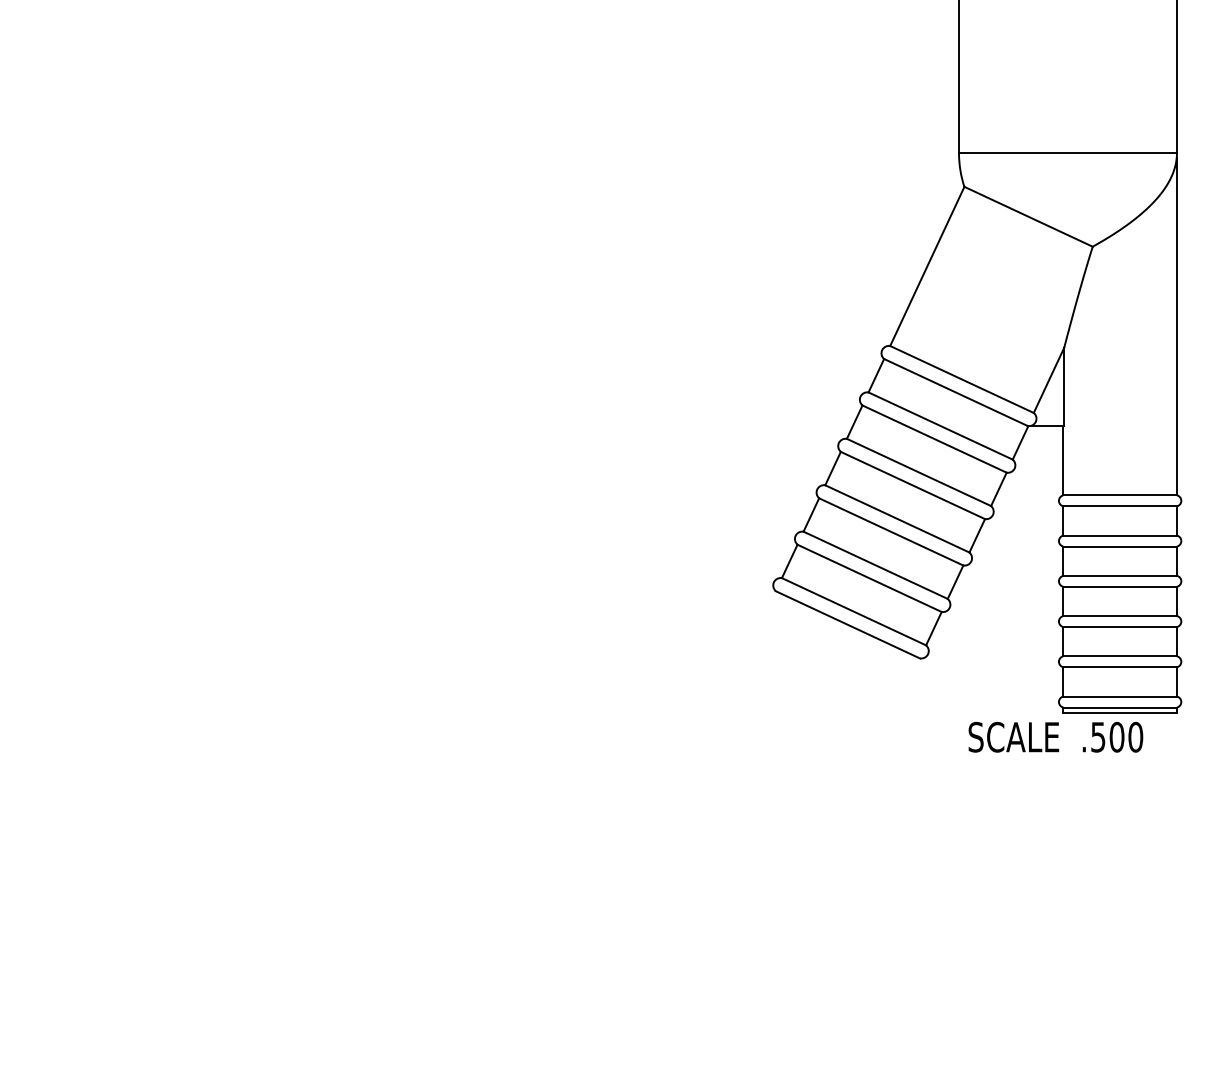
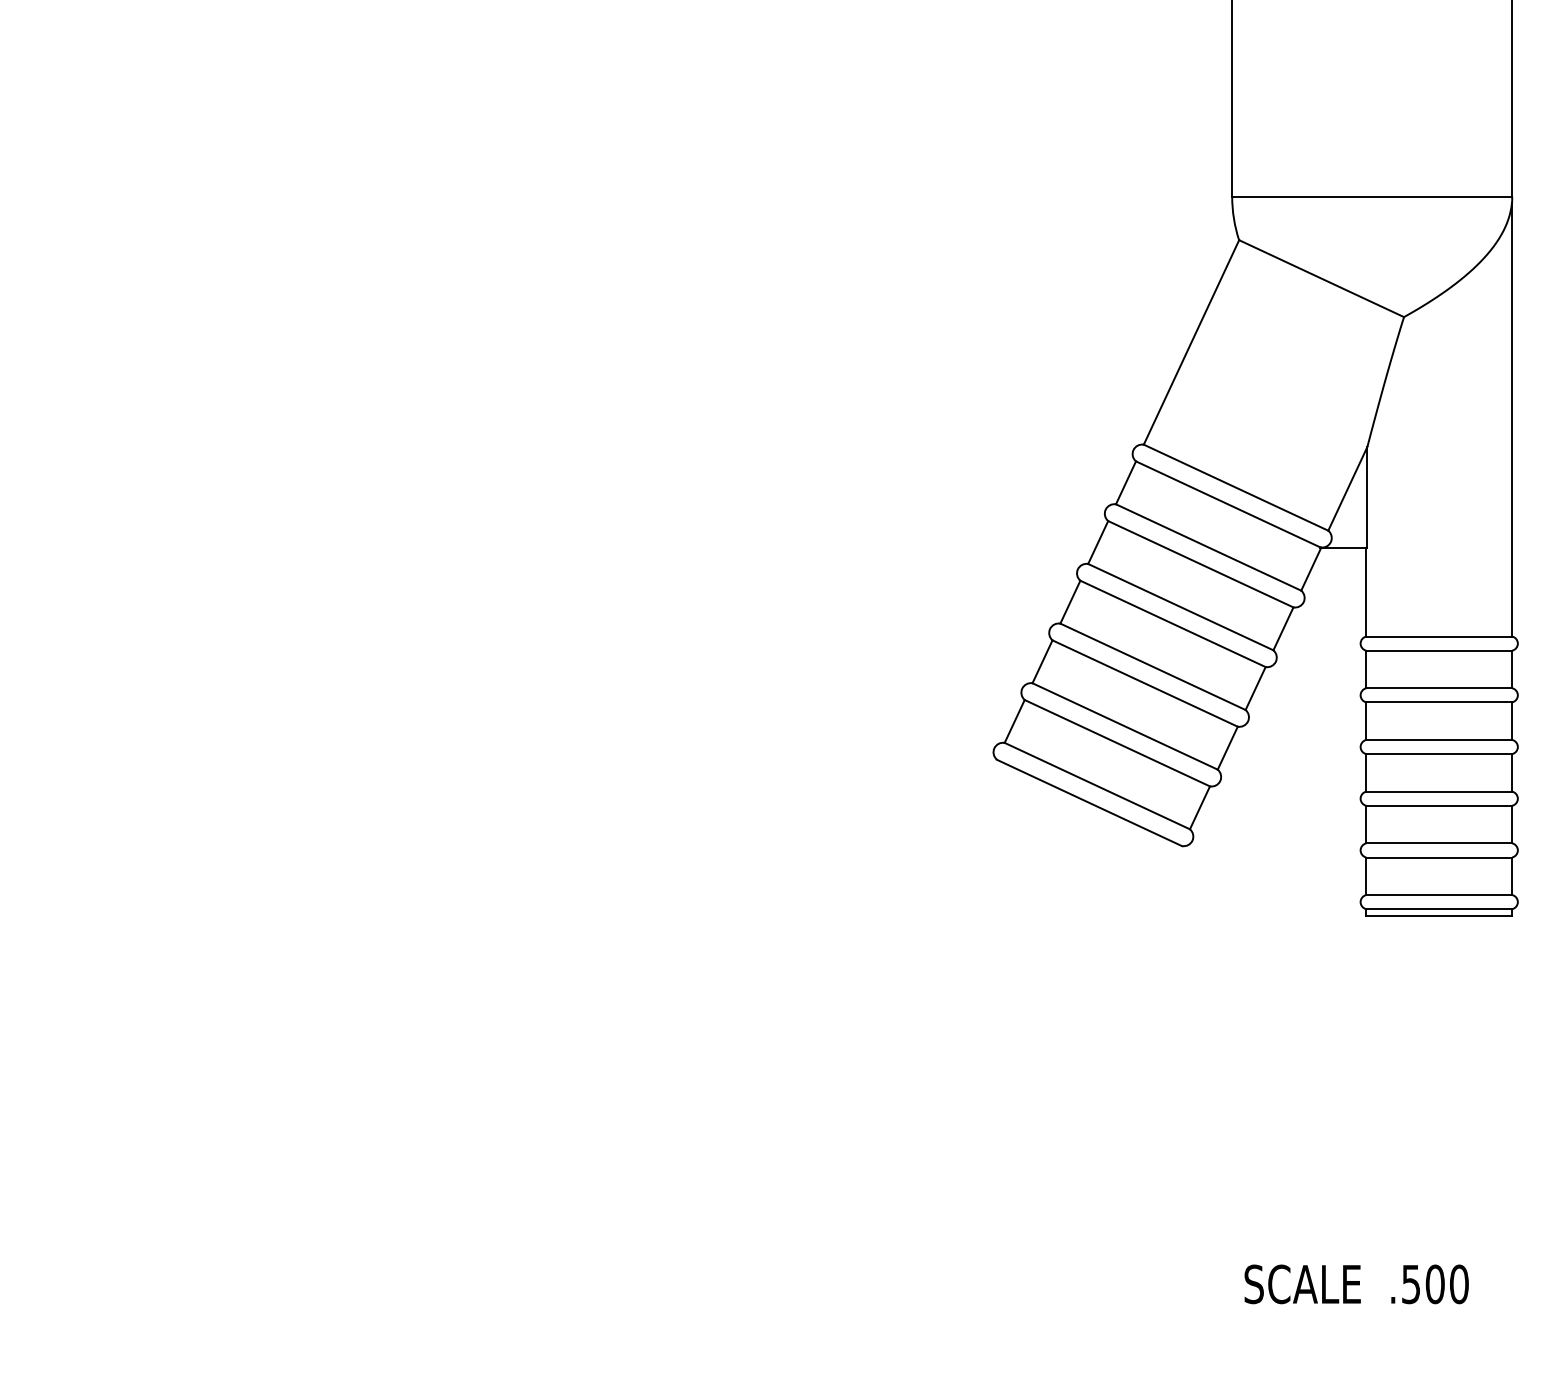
text: (1055, 737) -> (1356, 1284), moved

